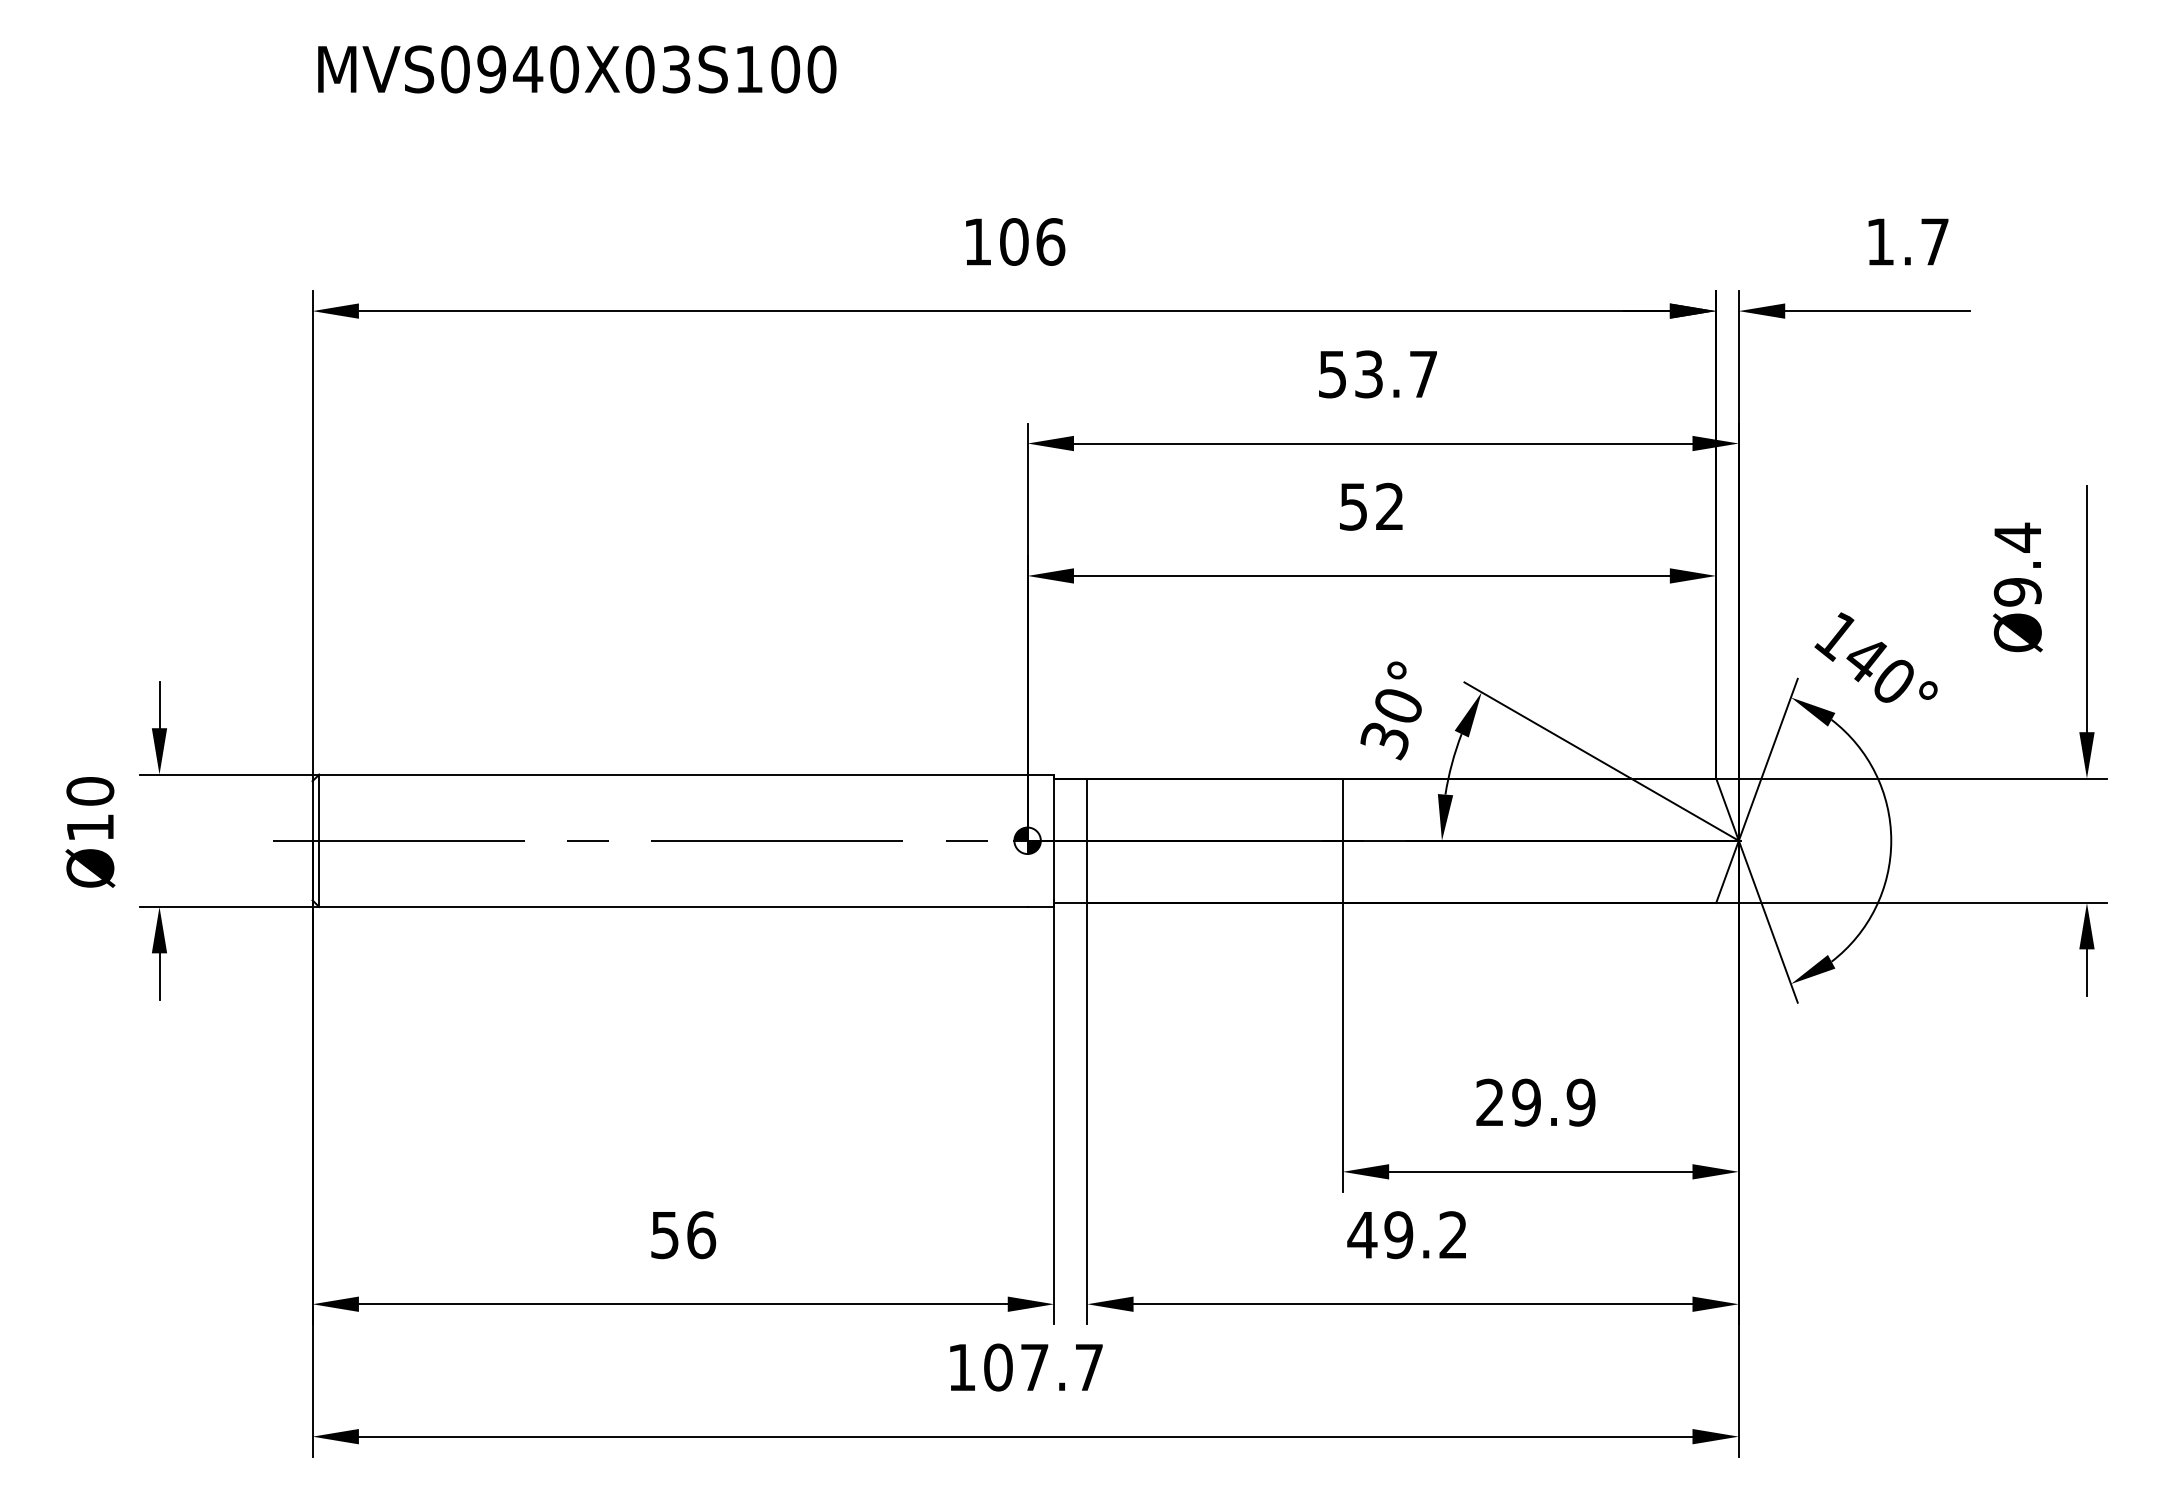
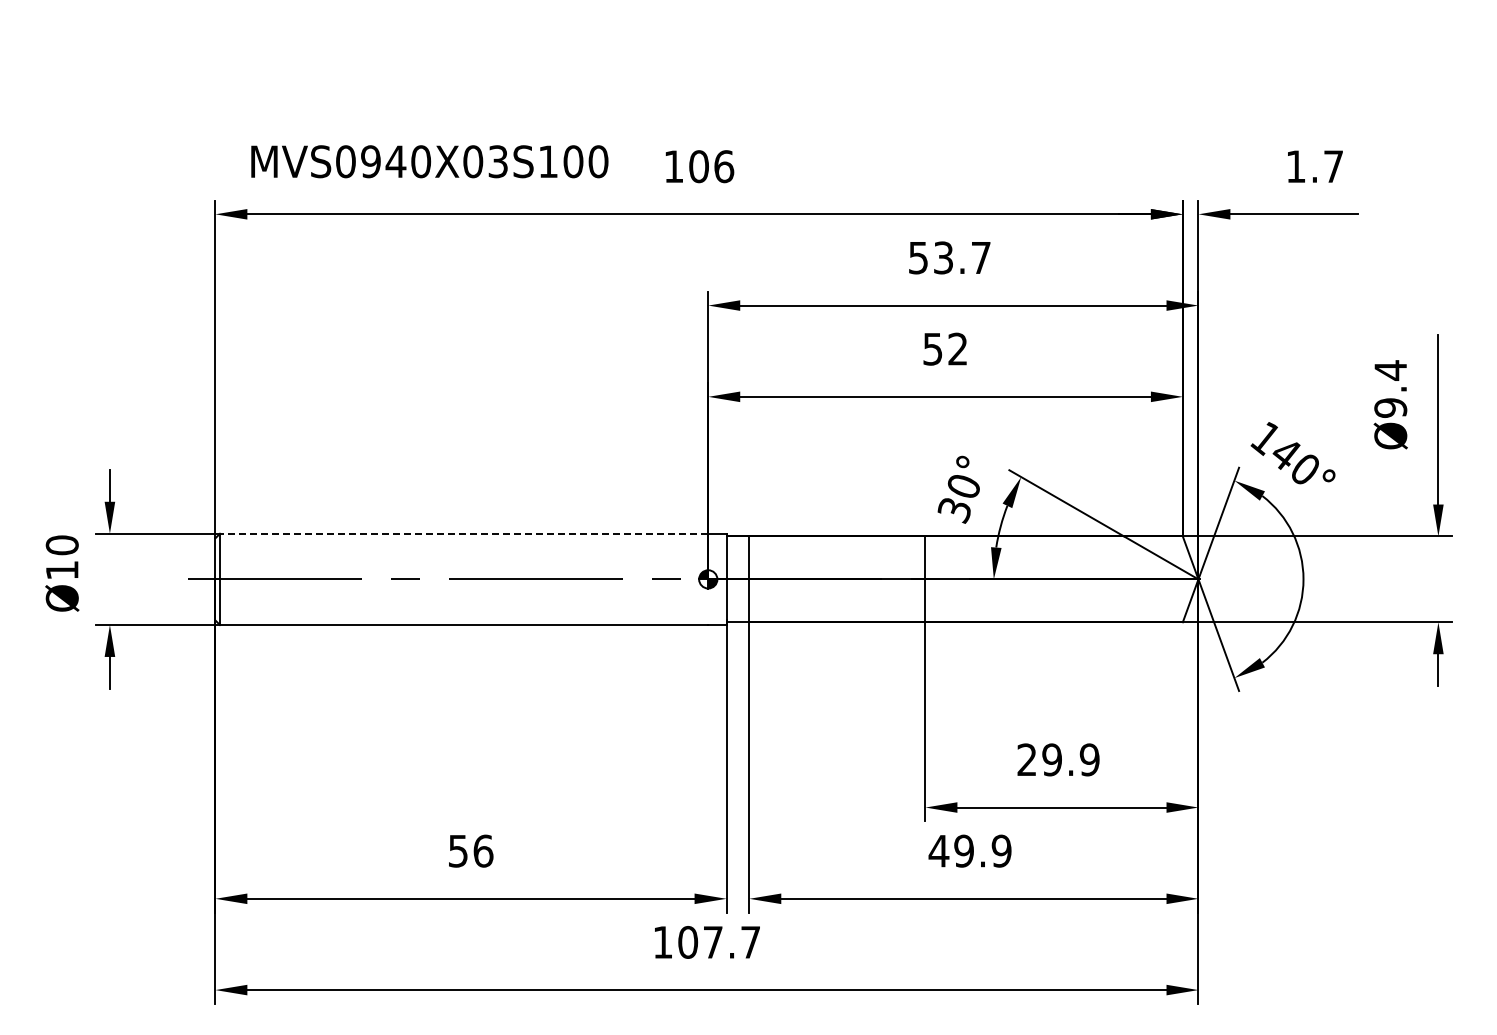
text: (576, 69) -> (429, 161), moved
line: (672, 774) -> (463, 533), solid -> dashed
text: (1453, 1234) -> (1001, 850), 49.2 -> 49.9

